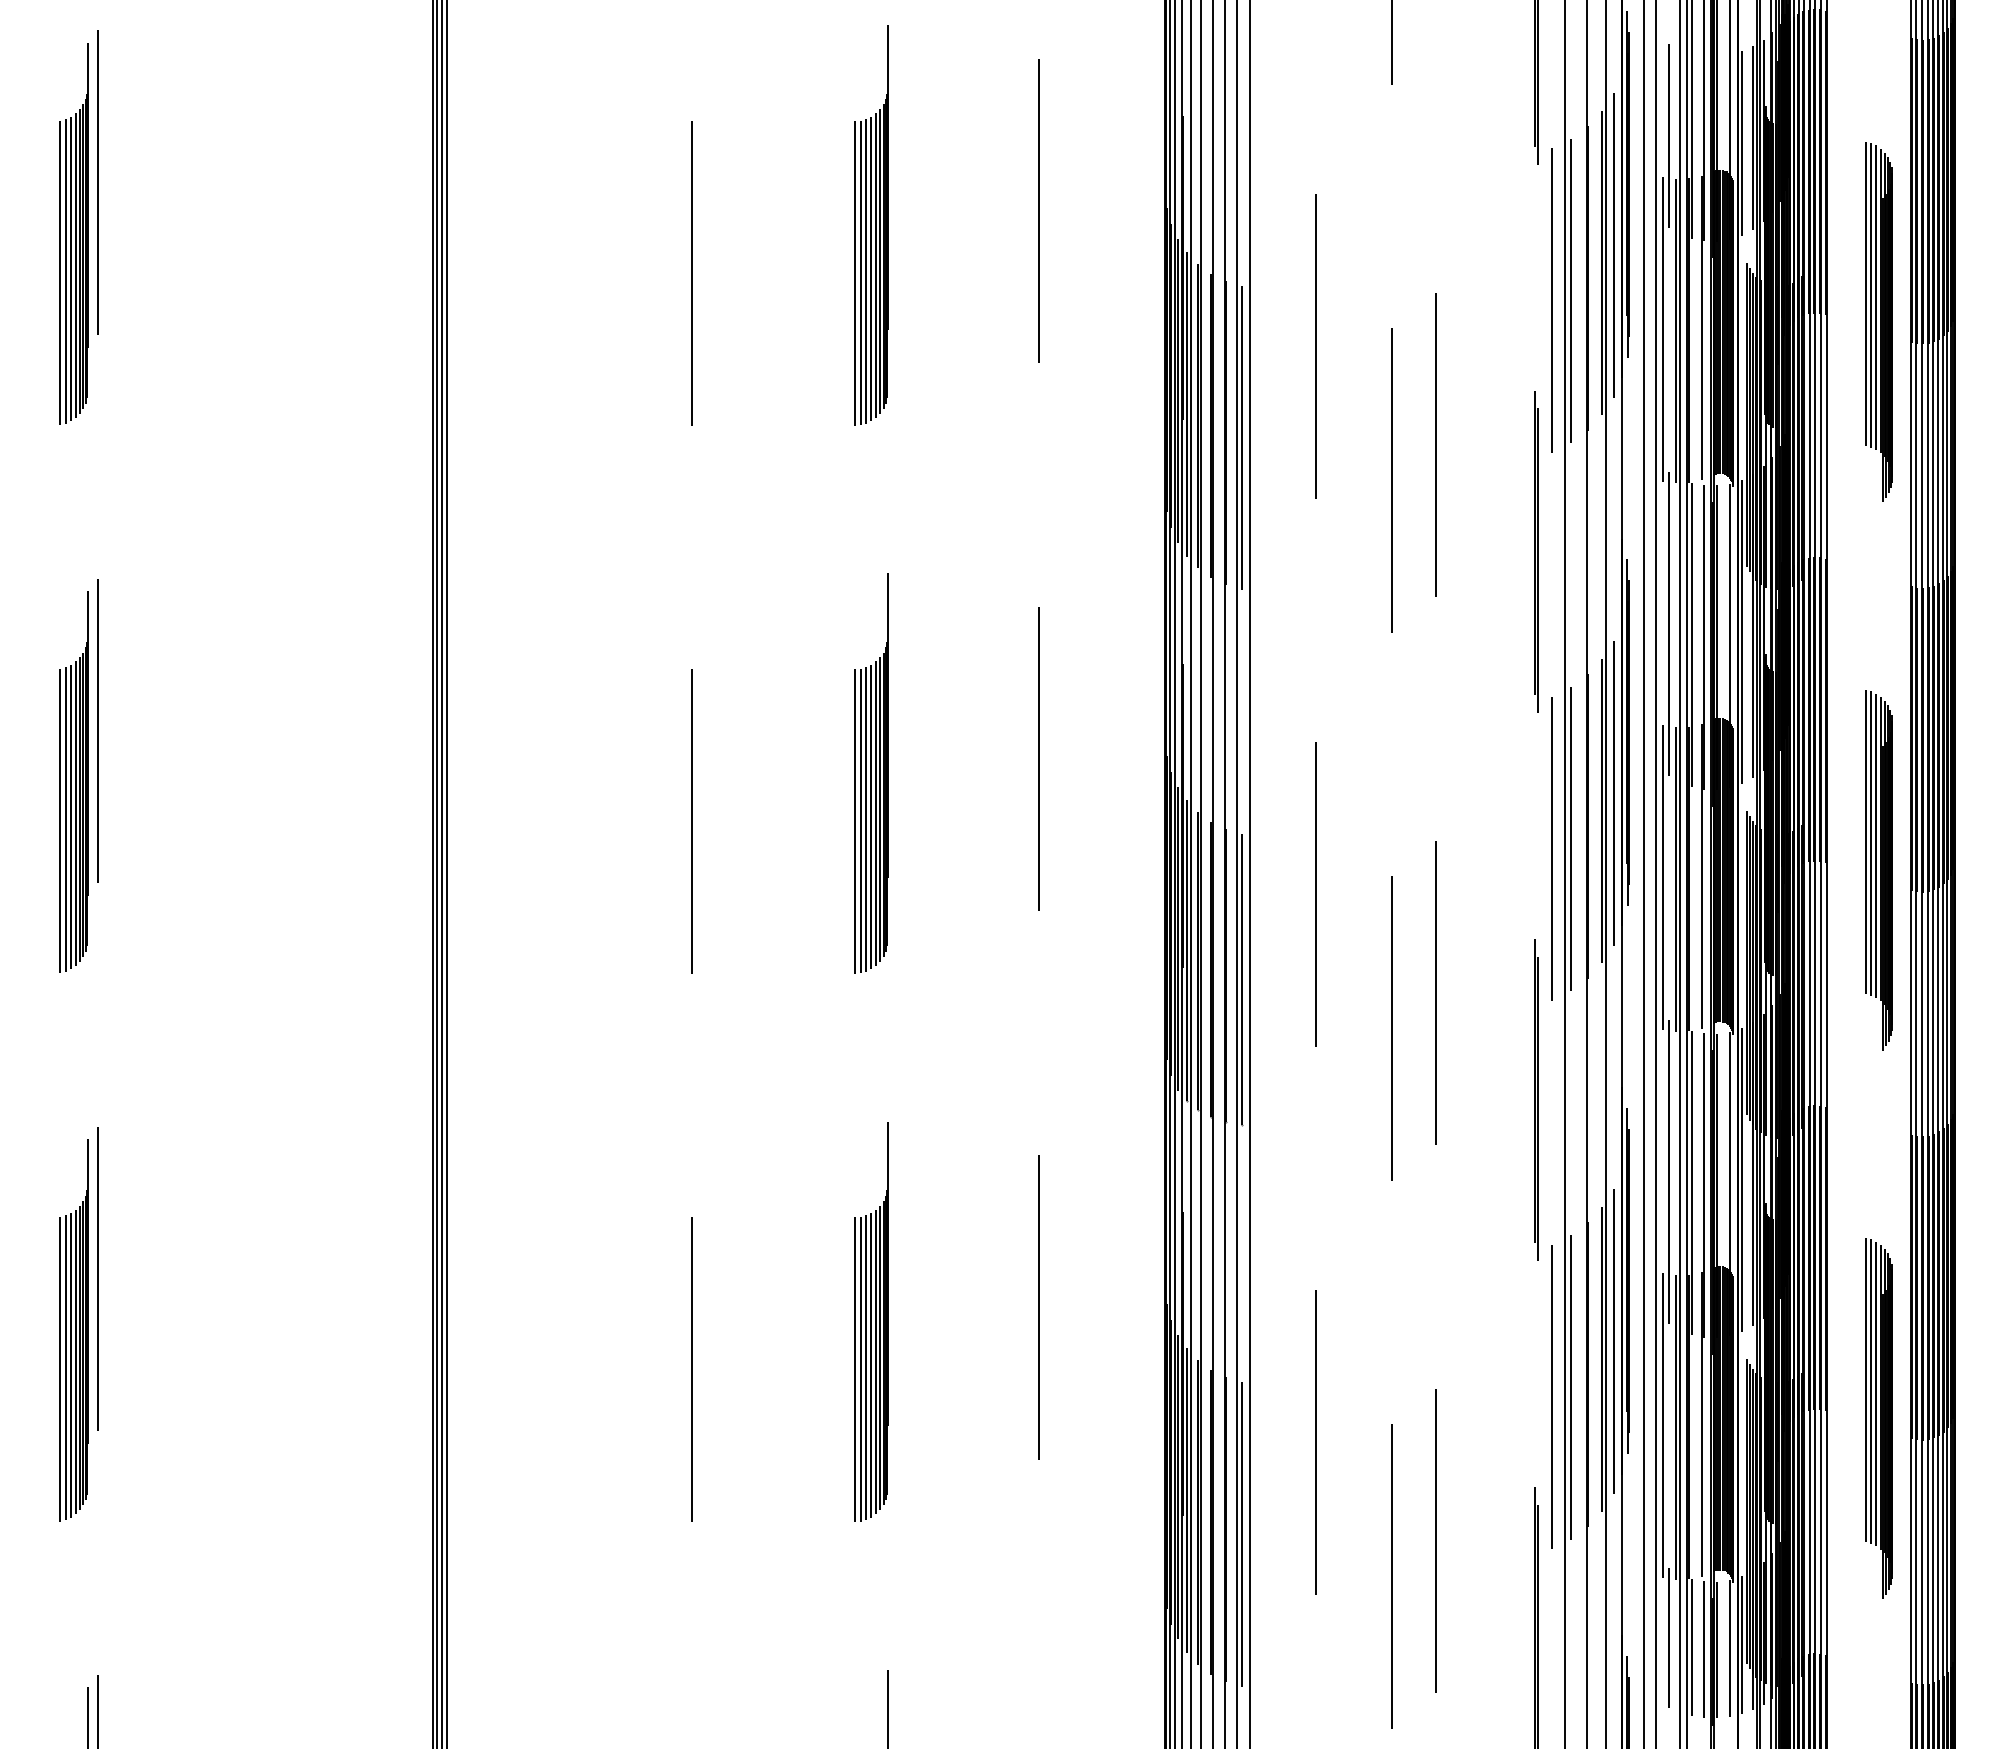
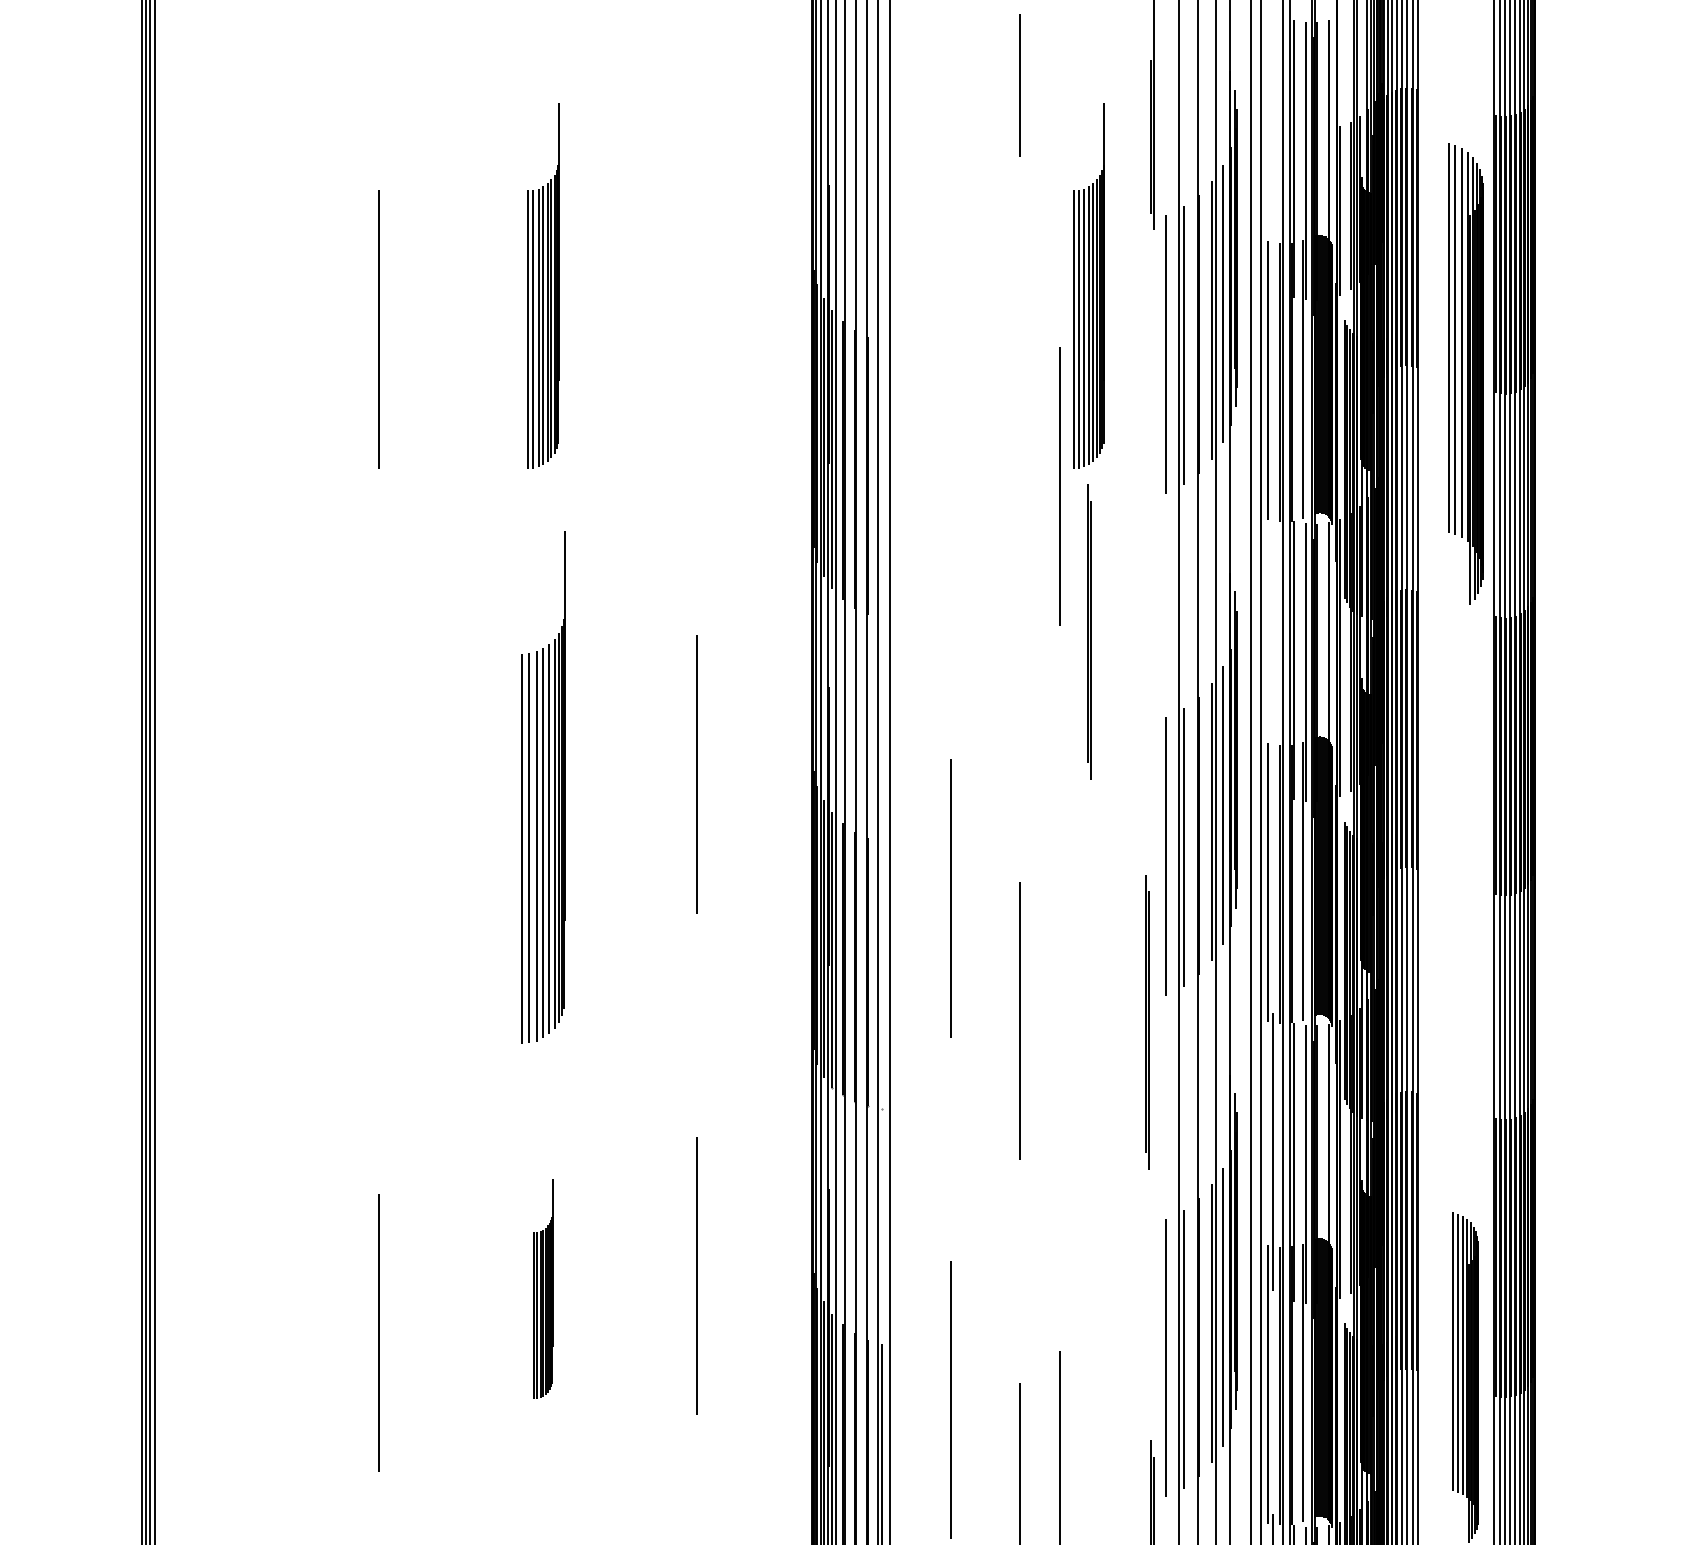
line: (1668, 135) -> (1272, 203), removed
line: (1038, 210) -> (696, 272), removed
part: (1467, 225) -> (1088, 285), added
part: (1878, 321) -> (1465, 373), size x1.4
line: (1315, 346) -> (949, 396), removed
line: (1241, 437) -> (882, 479), removed
line: (1392, 480) -> (1020, 519), removed
line: (1535, 551) -> (1088, 631), moved
line: (1668, 623) -> (1272, 650), removed
part: (871, 773) -> (543, 787), size x1.4
line: (691, 821) -> (378, 831), removed
part: (1878, 870) -> (1465, 876), removed
line: (1241, 979) -> (882, 975), removed
line: (1435, 992) -> (1059, 987), removed
line: (1535, 1099) -> (1146, 1021), moved
part: (871, 1321) -> (543, 1288), size x0.6

